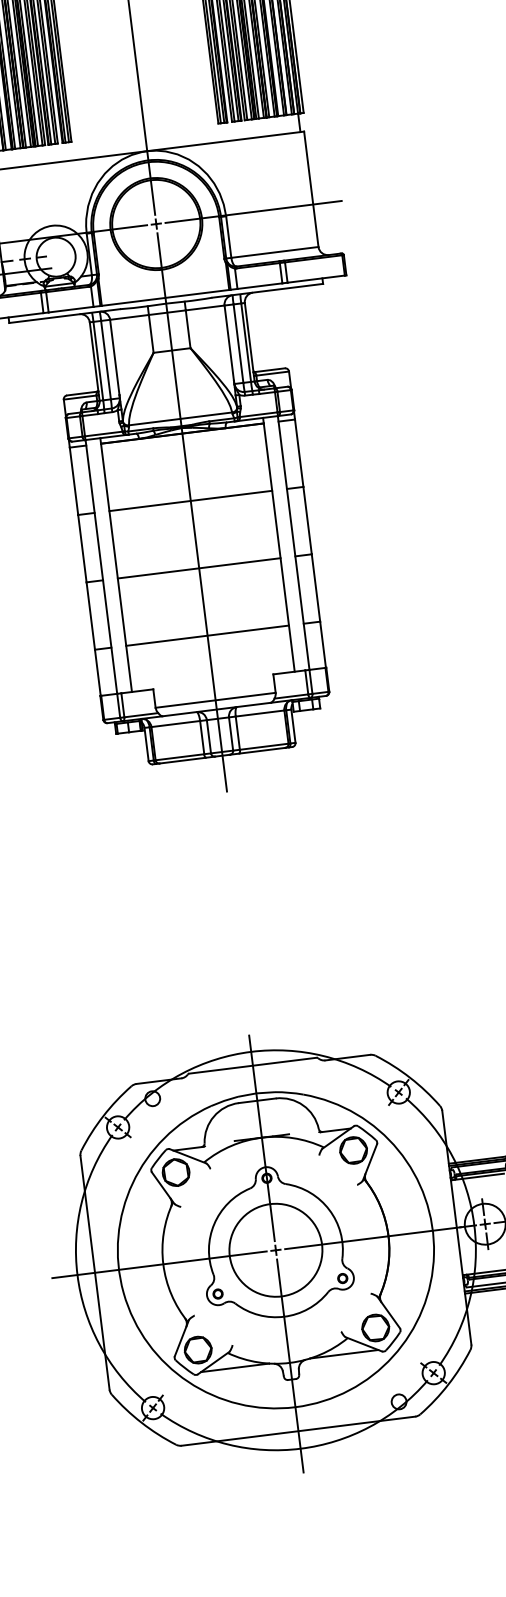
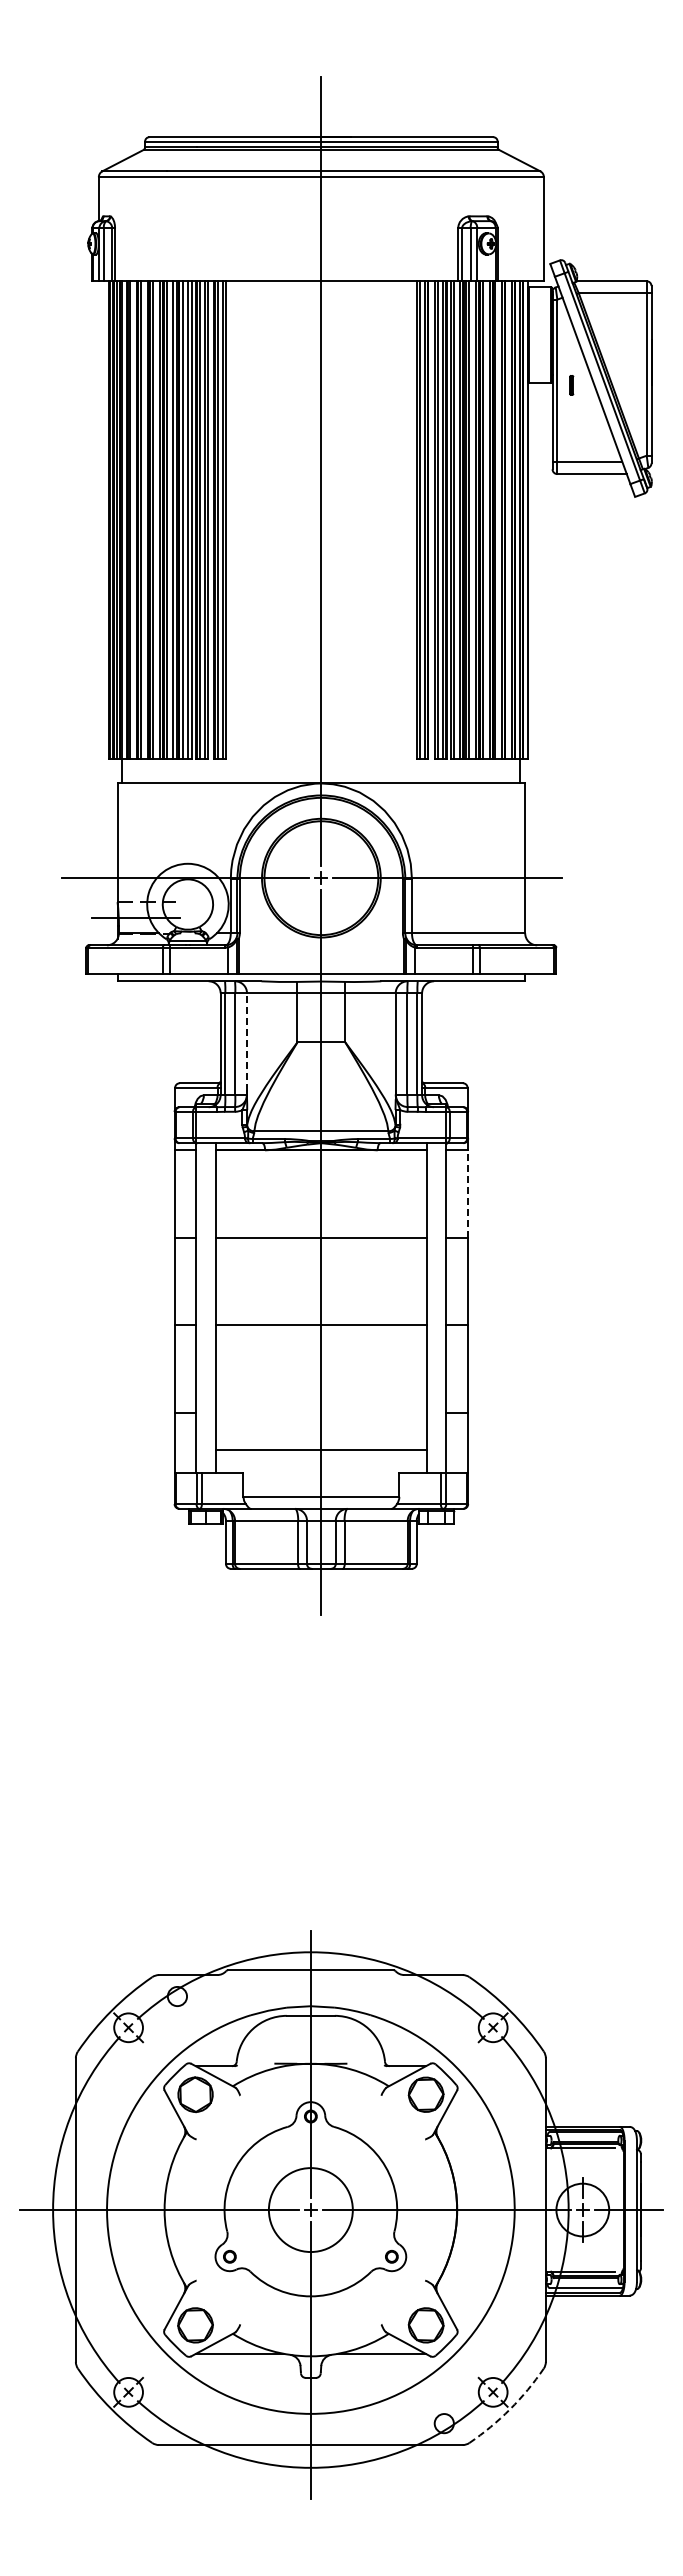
line: (115, 357) -> (247, 1042), solid -> dashed
line: (299, 453) -> (467, 1194), solid -> dashed
line: (207, 635) -> (321, 1449), moved
circle: (275, 1250) -> (310, 2210), size x0.7
arc: (448, 1384) -> (510, 2409), solid -> dashed

